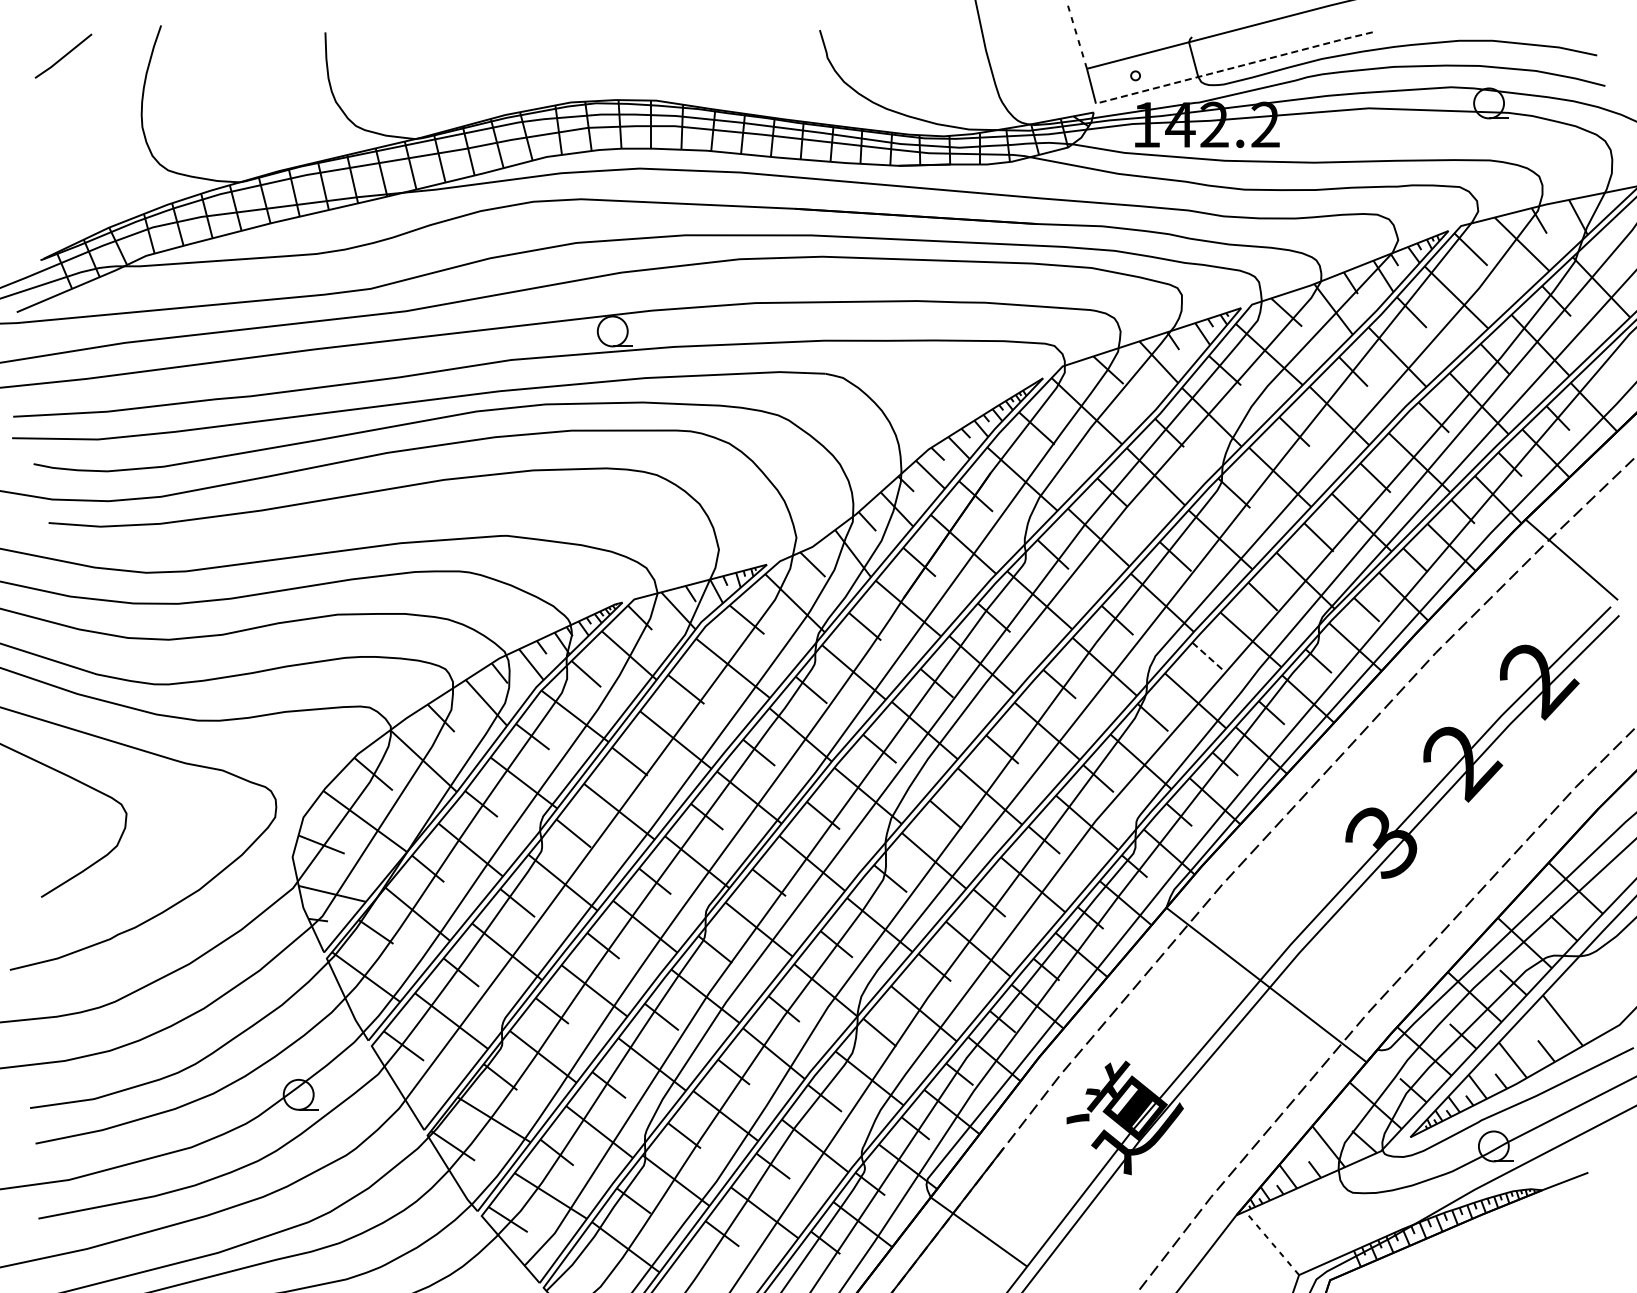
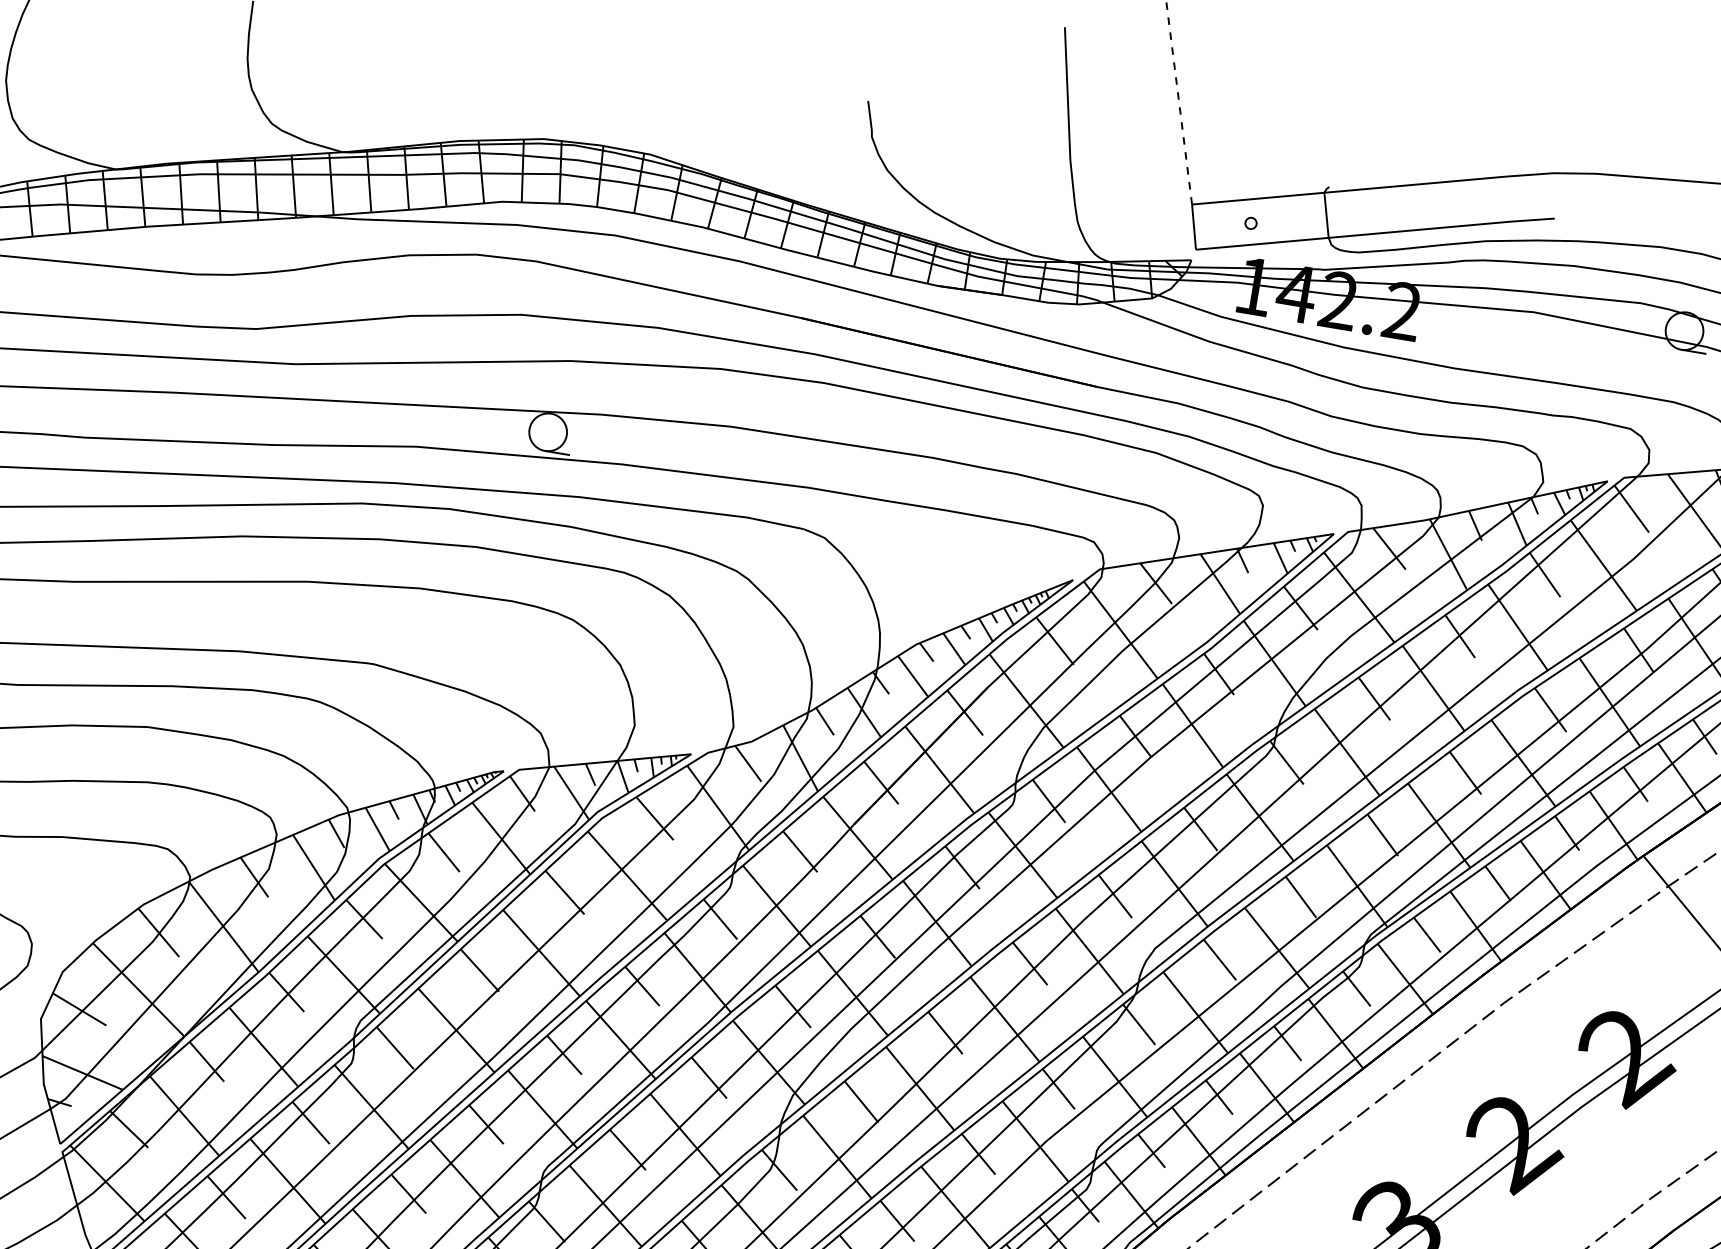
line: (1234, 67) -> (1375, 233), dashed -> solid
line: (1207, 656) -> (1219, 959), dashed -> solid

